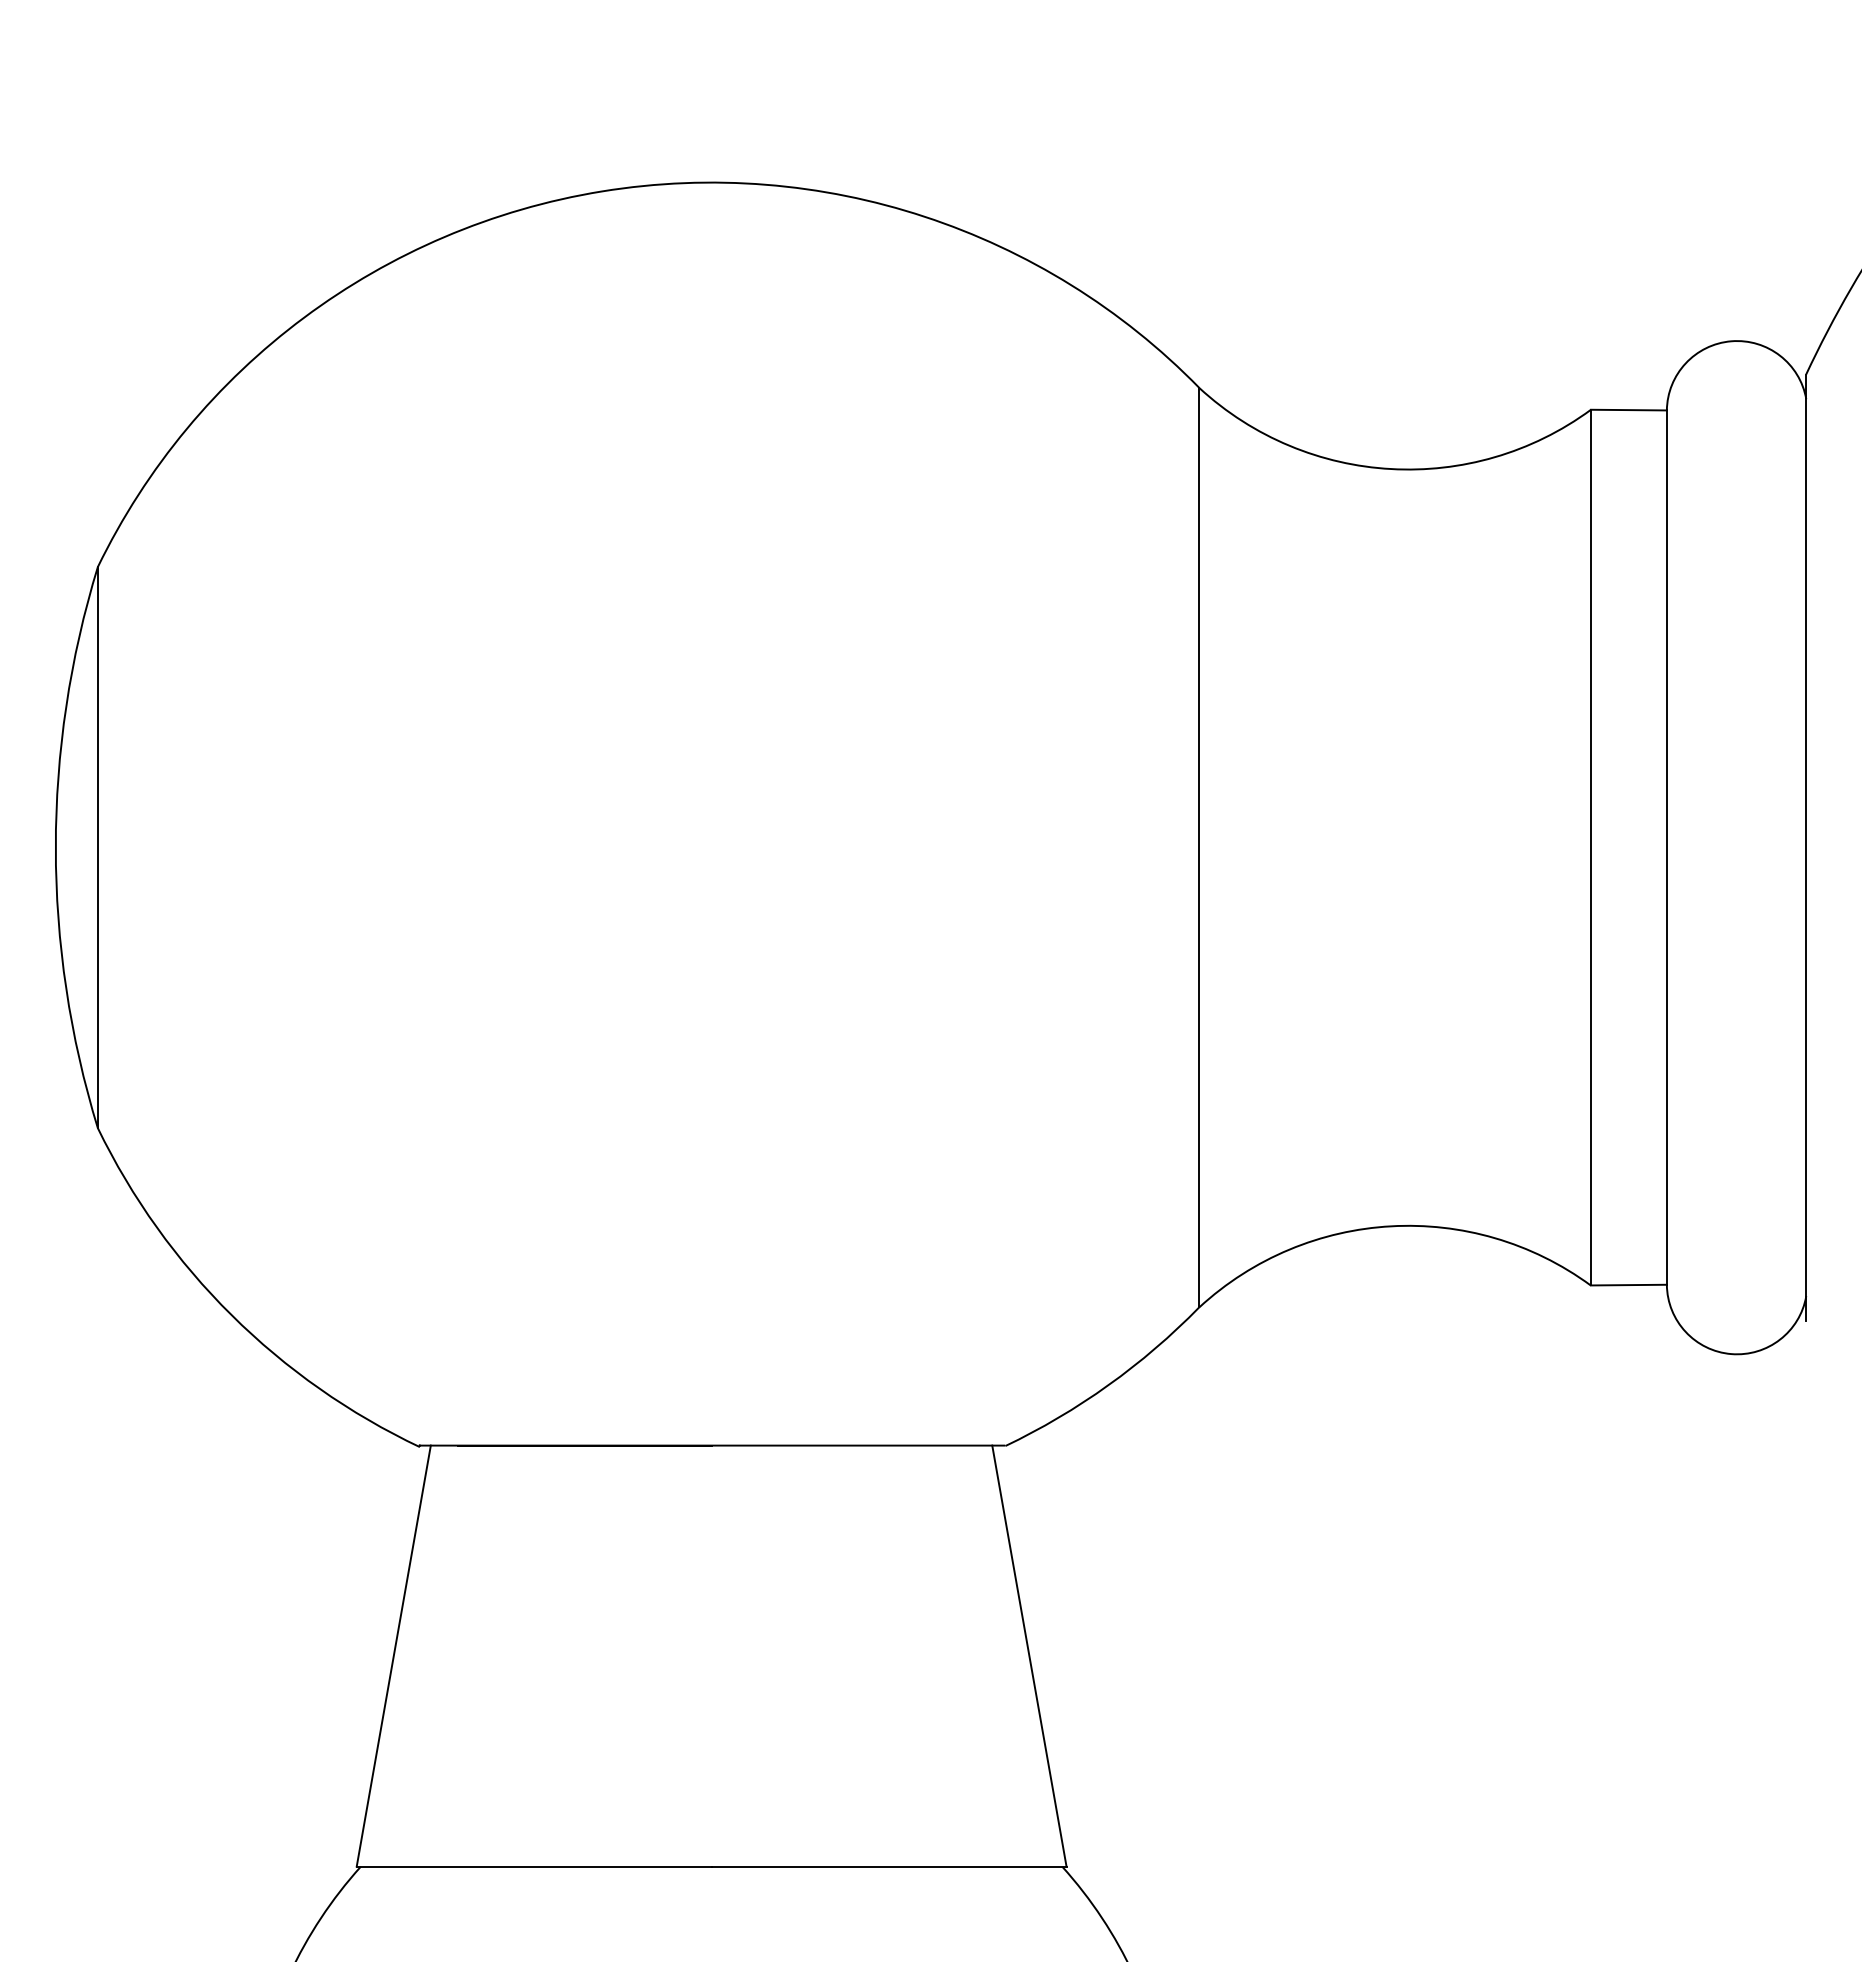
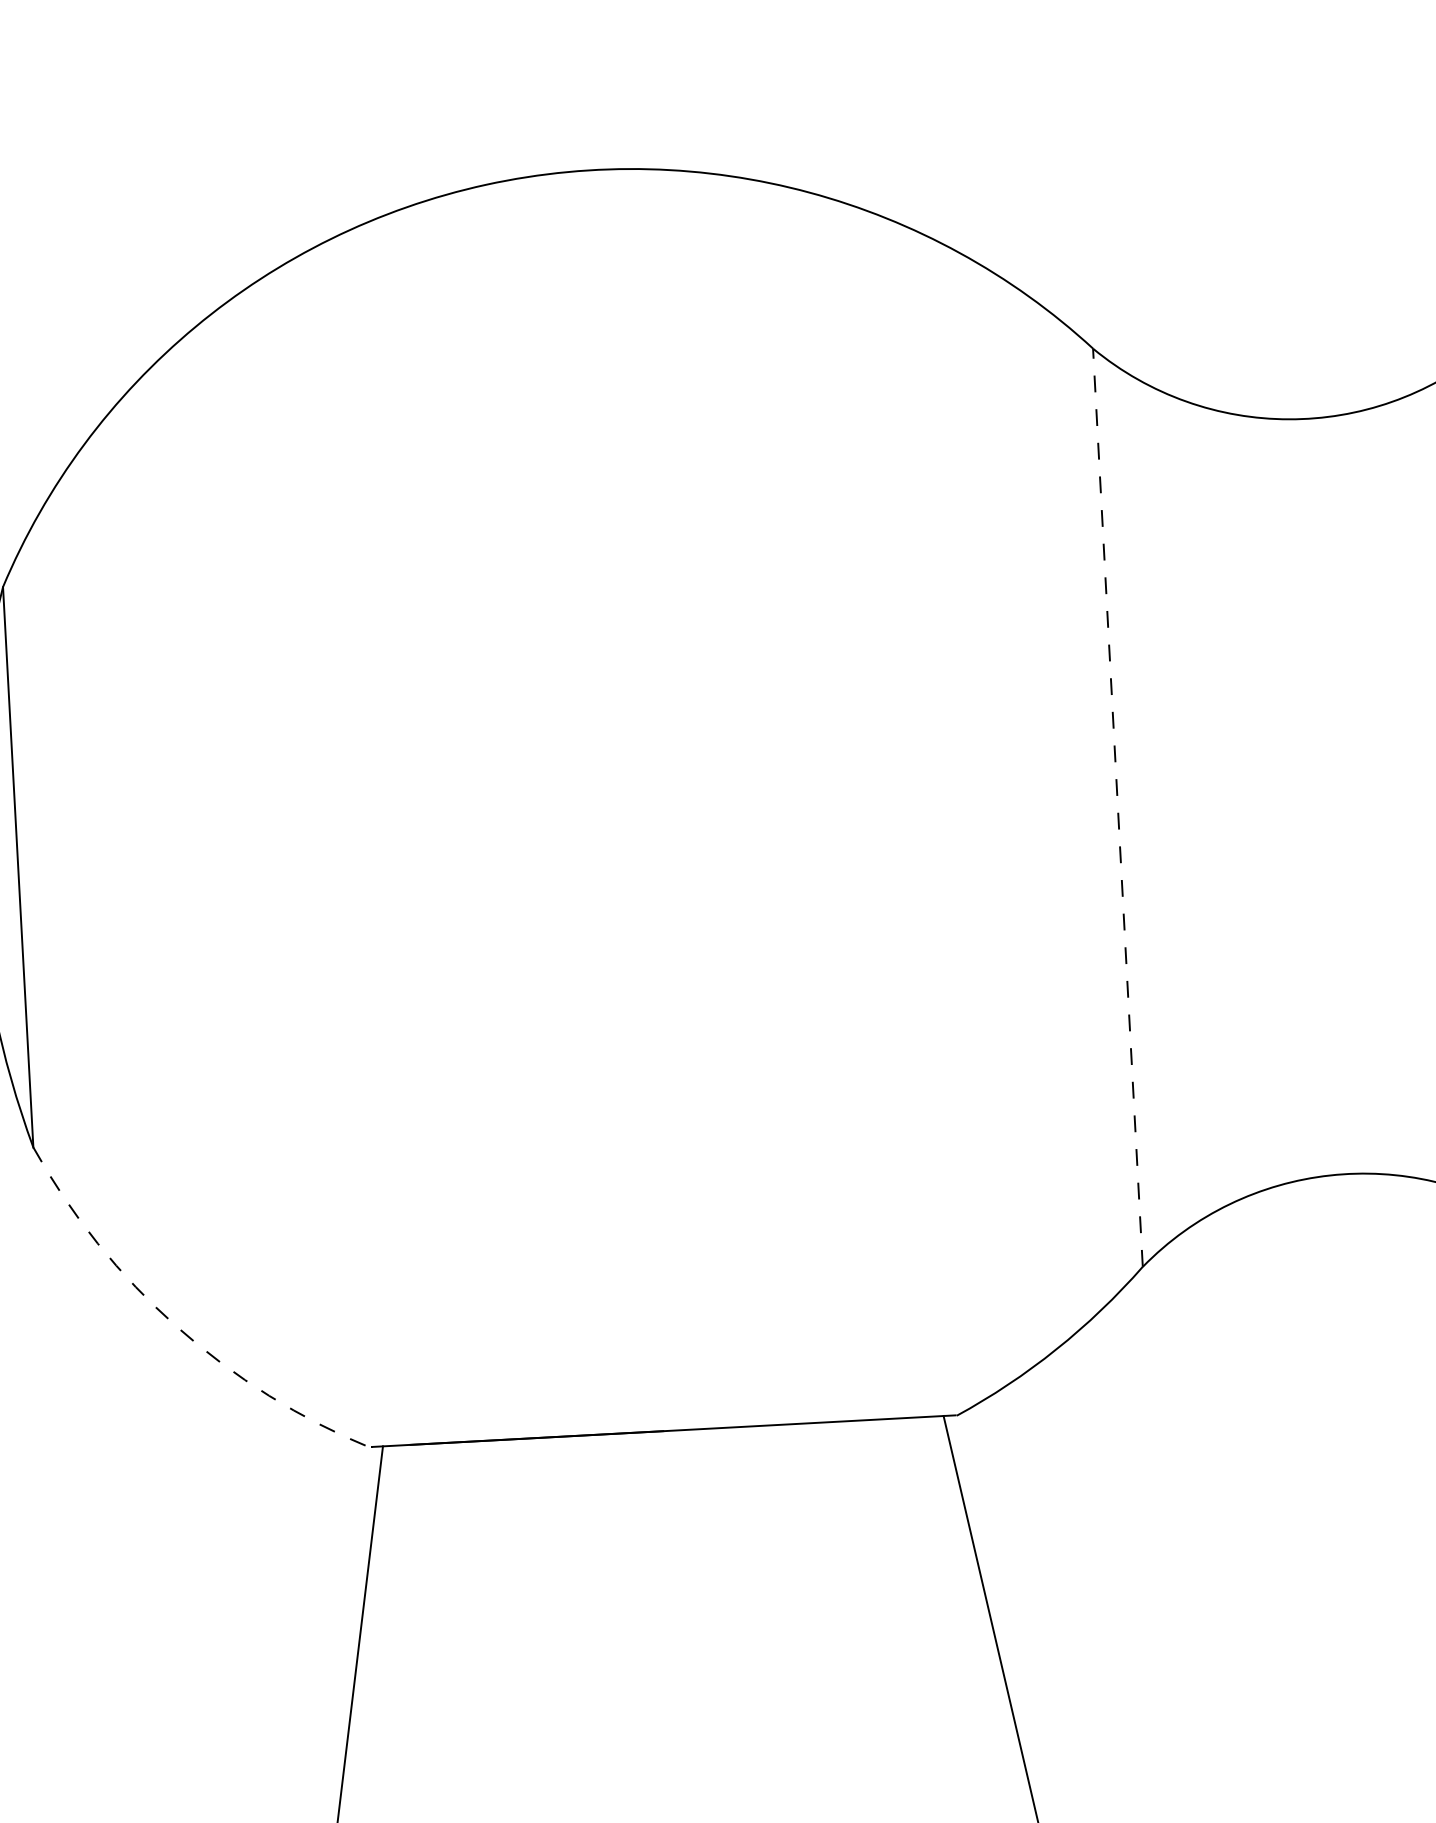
line: (1199, 847) -> (1118, 807), solid -> dashed
arc: (231, 1315) -> (176, 1327), solid -> dashed

